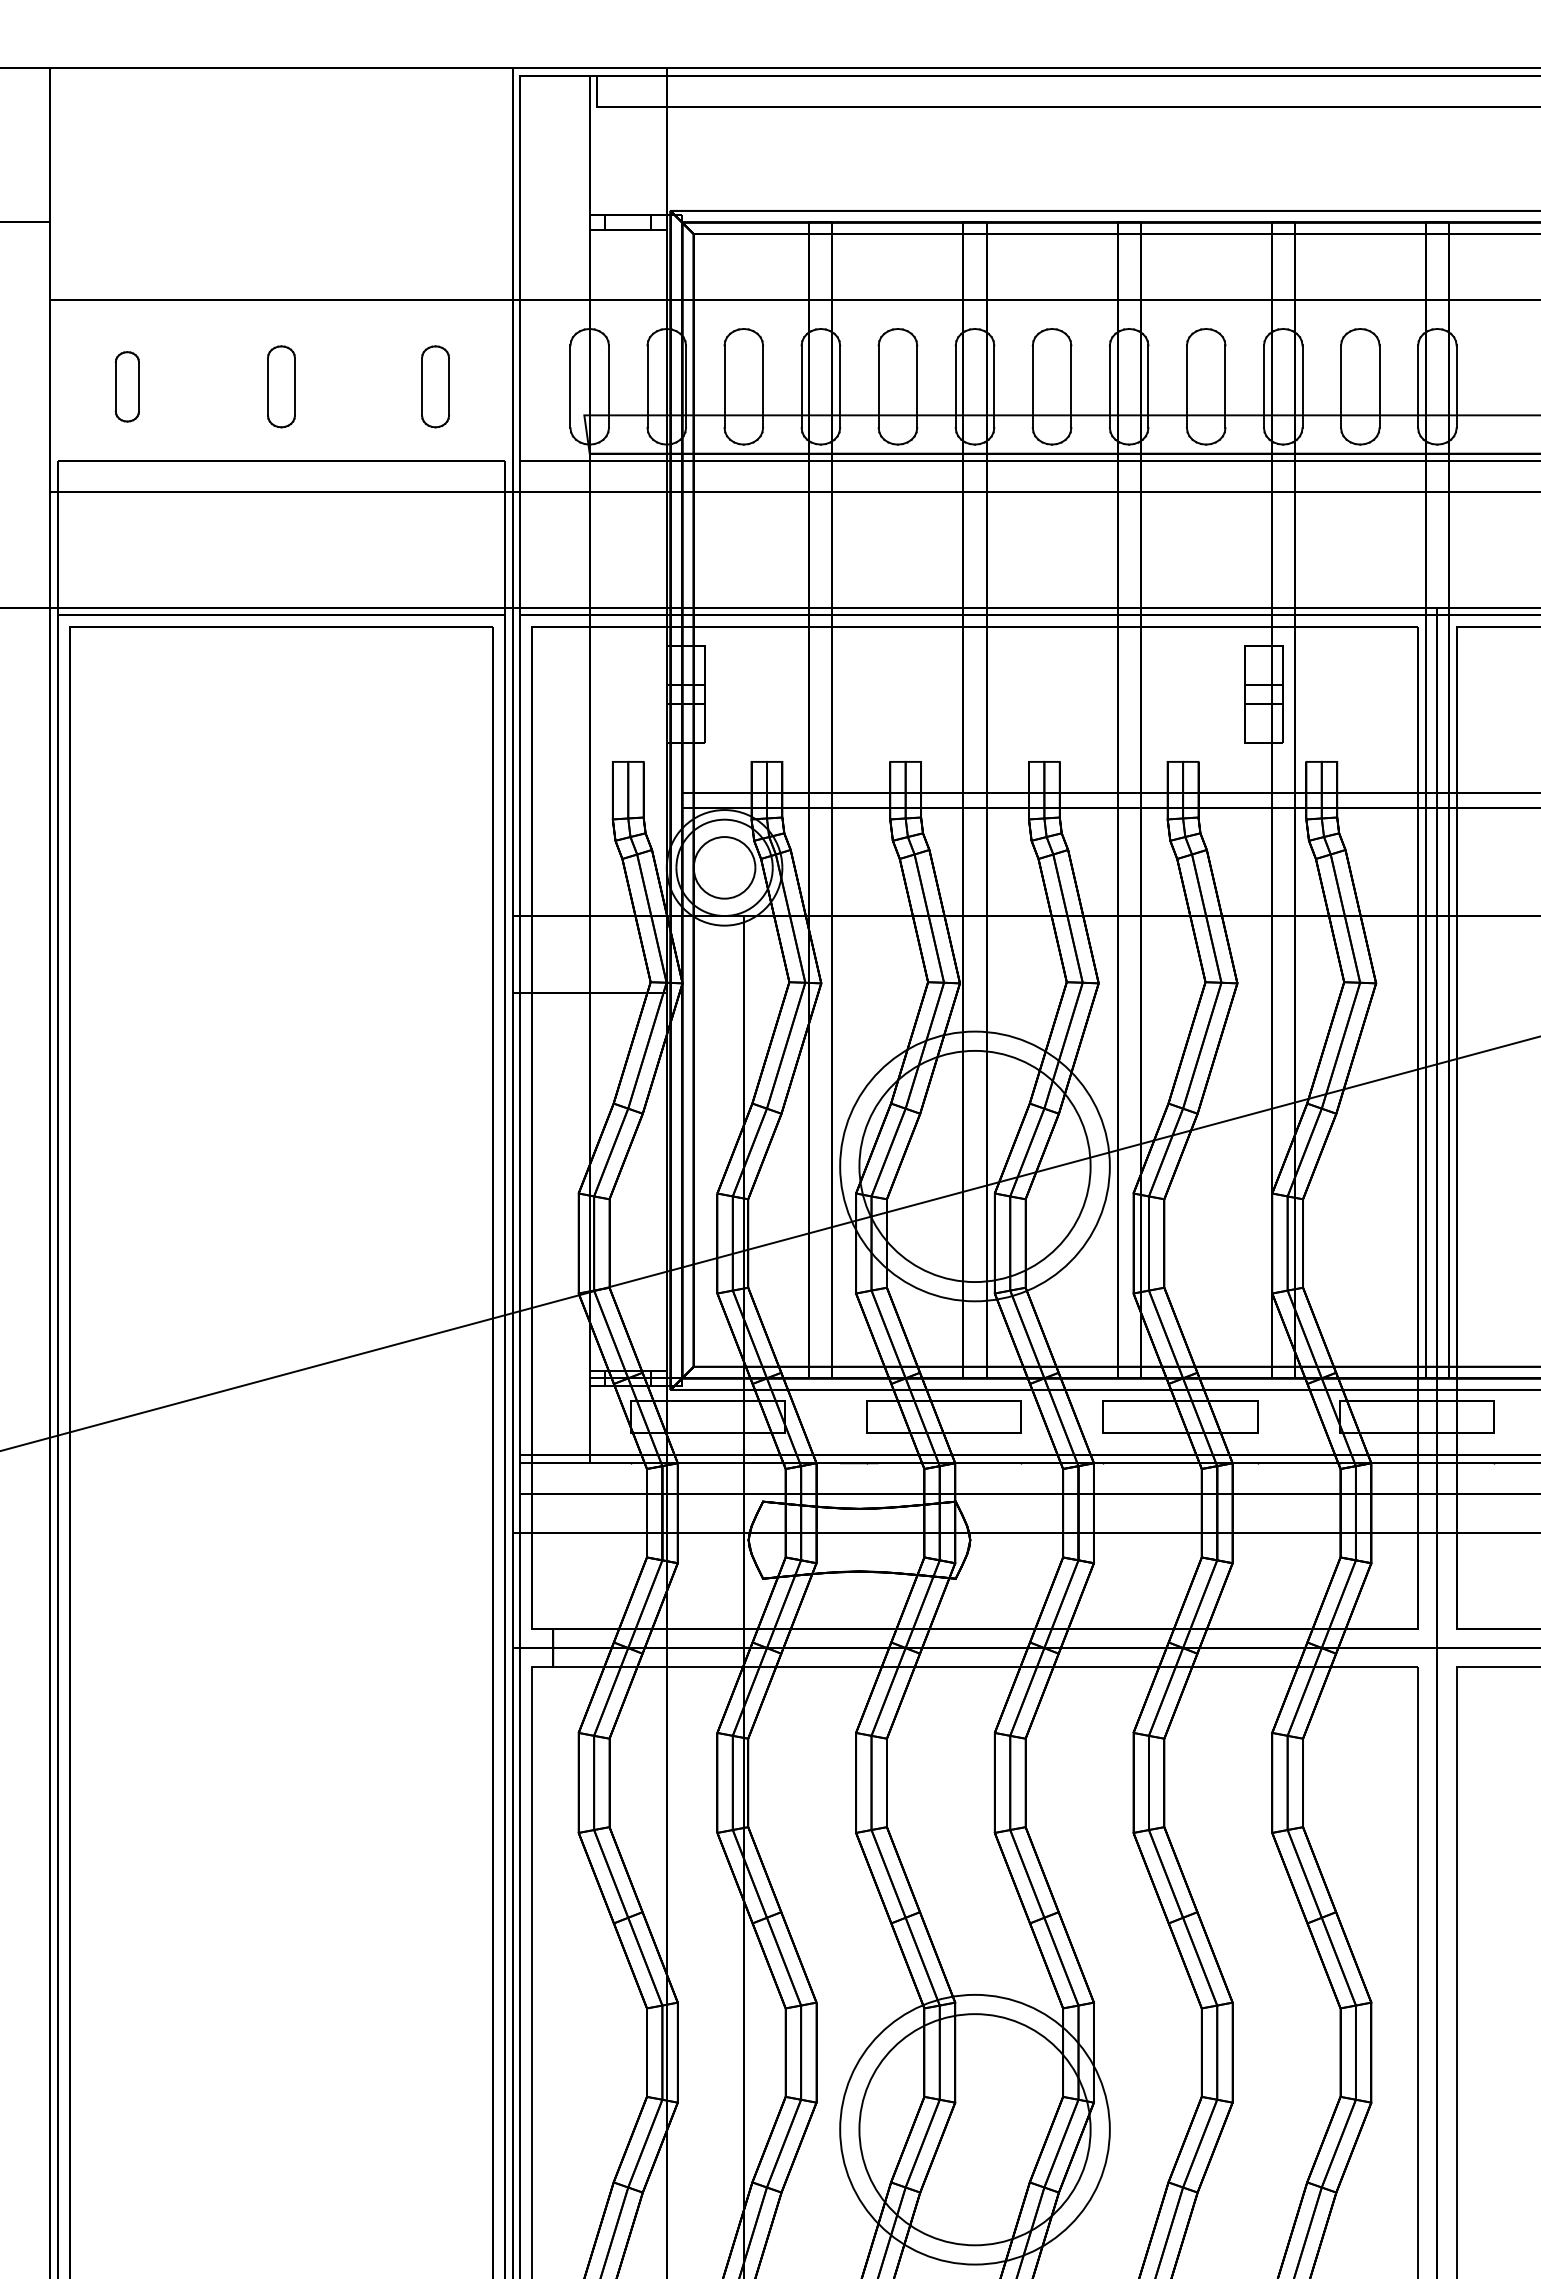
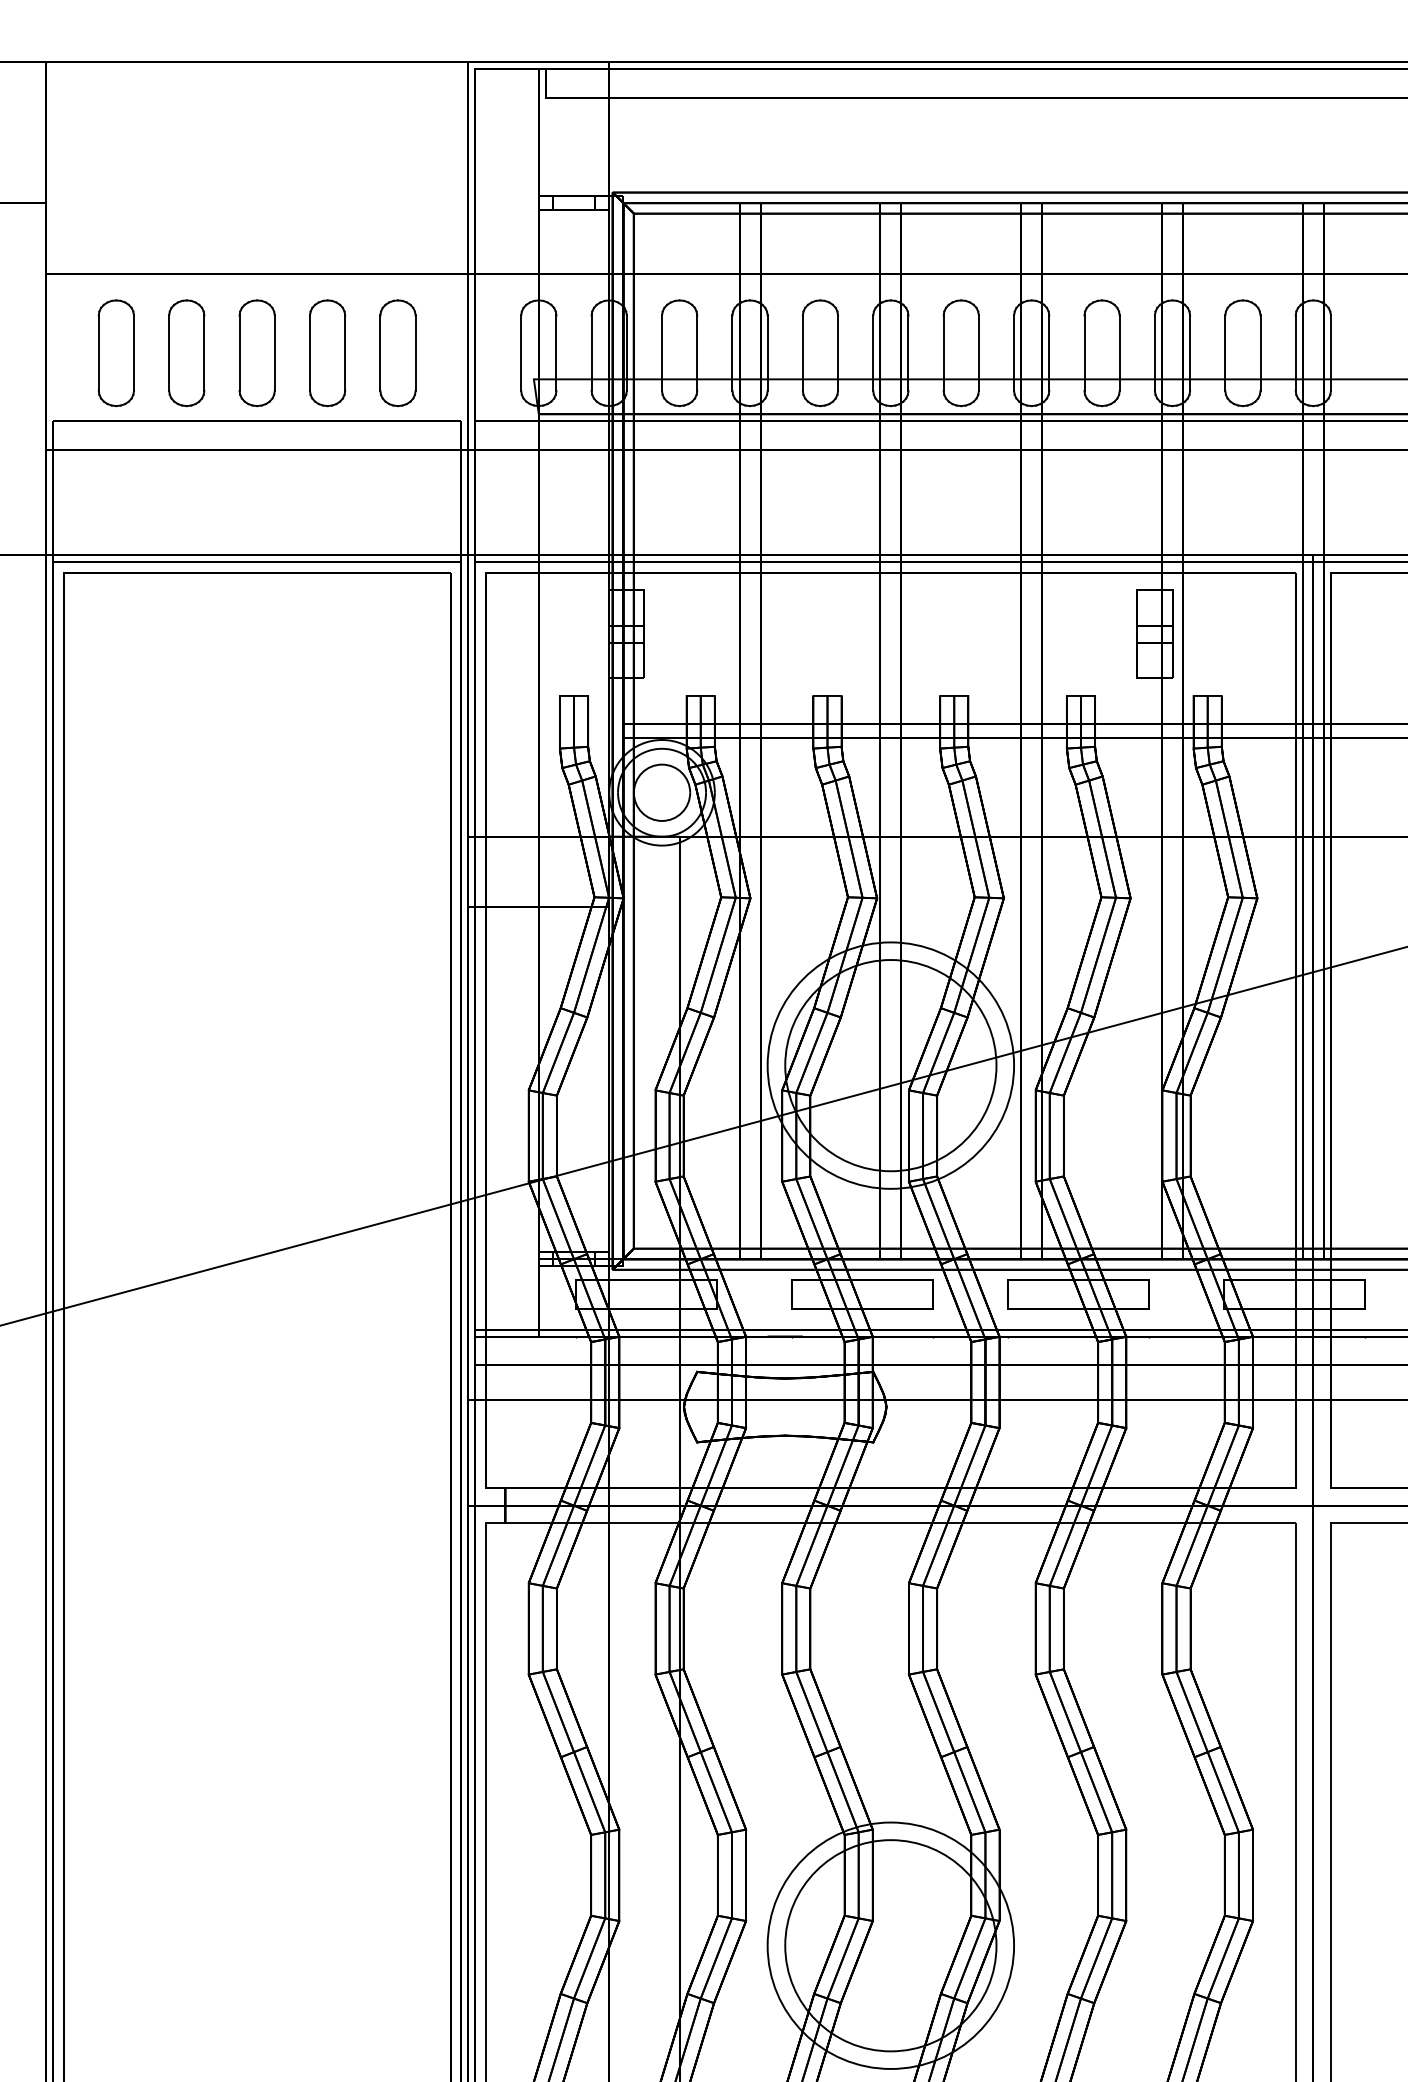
part: (127, 386) -> (116, 352), size x1.67
part: (204, 386) -> (186, 352), added
part: (281, 386) -> (257, 352), size x1.43
part: (358, 386) -> (327, 352), added
part: (435, 386) -> (397, 352), size x1.43

